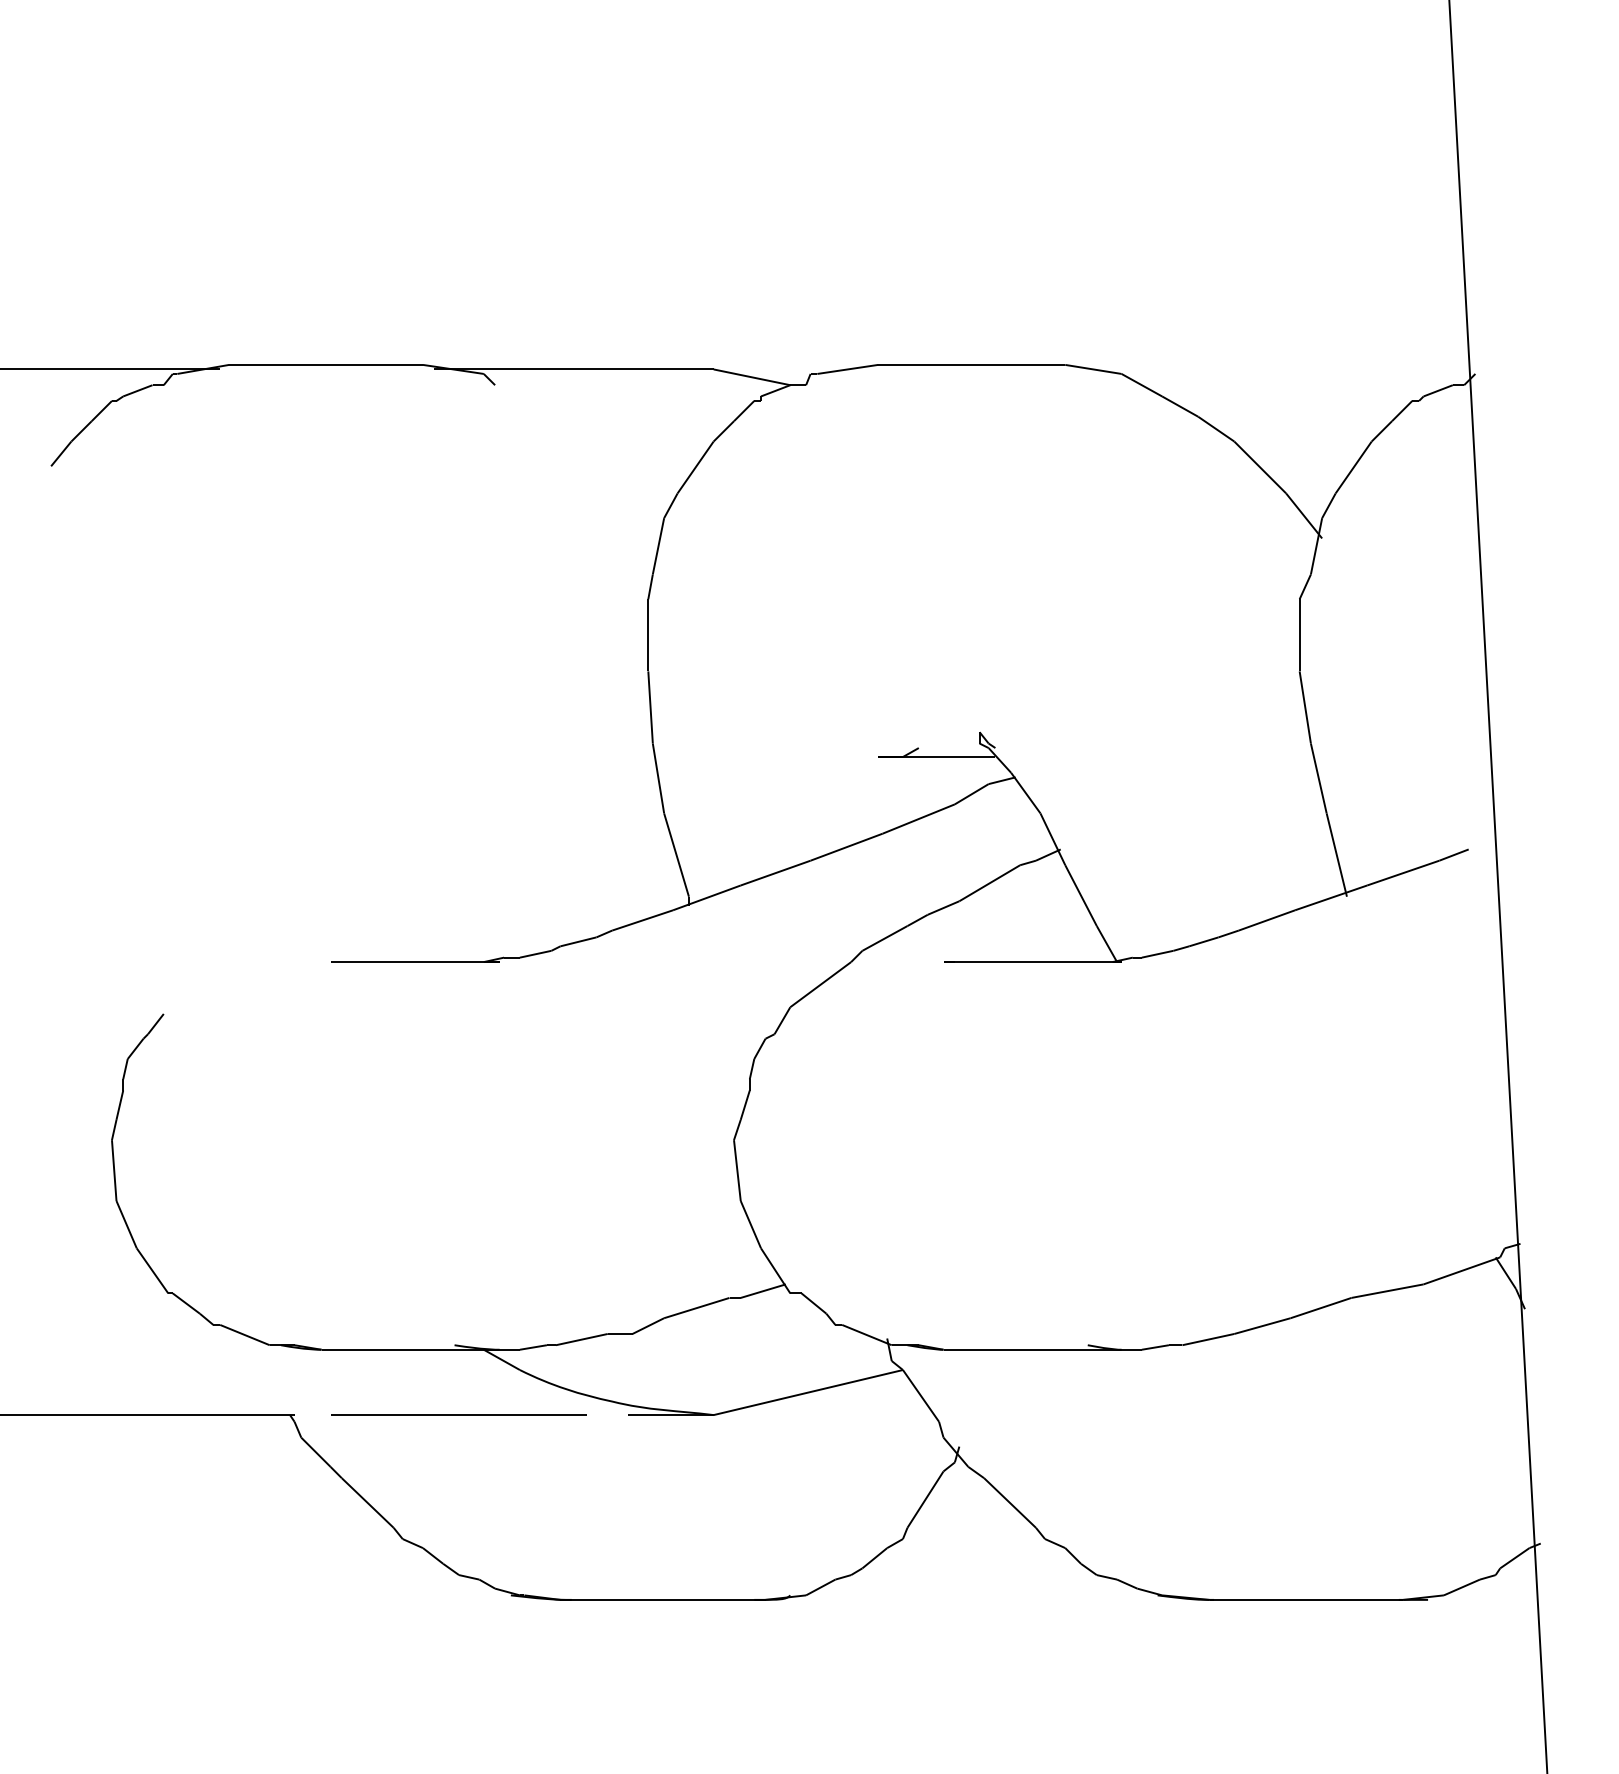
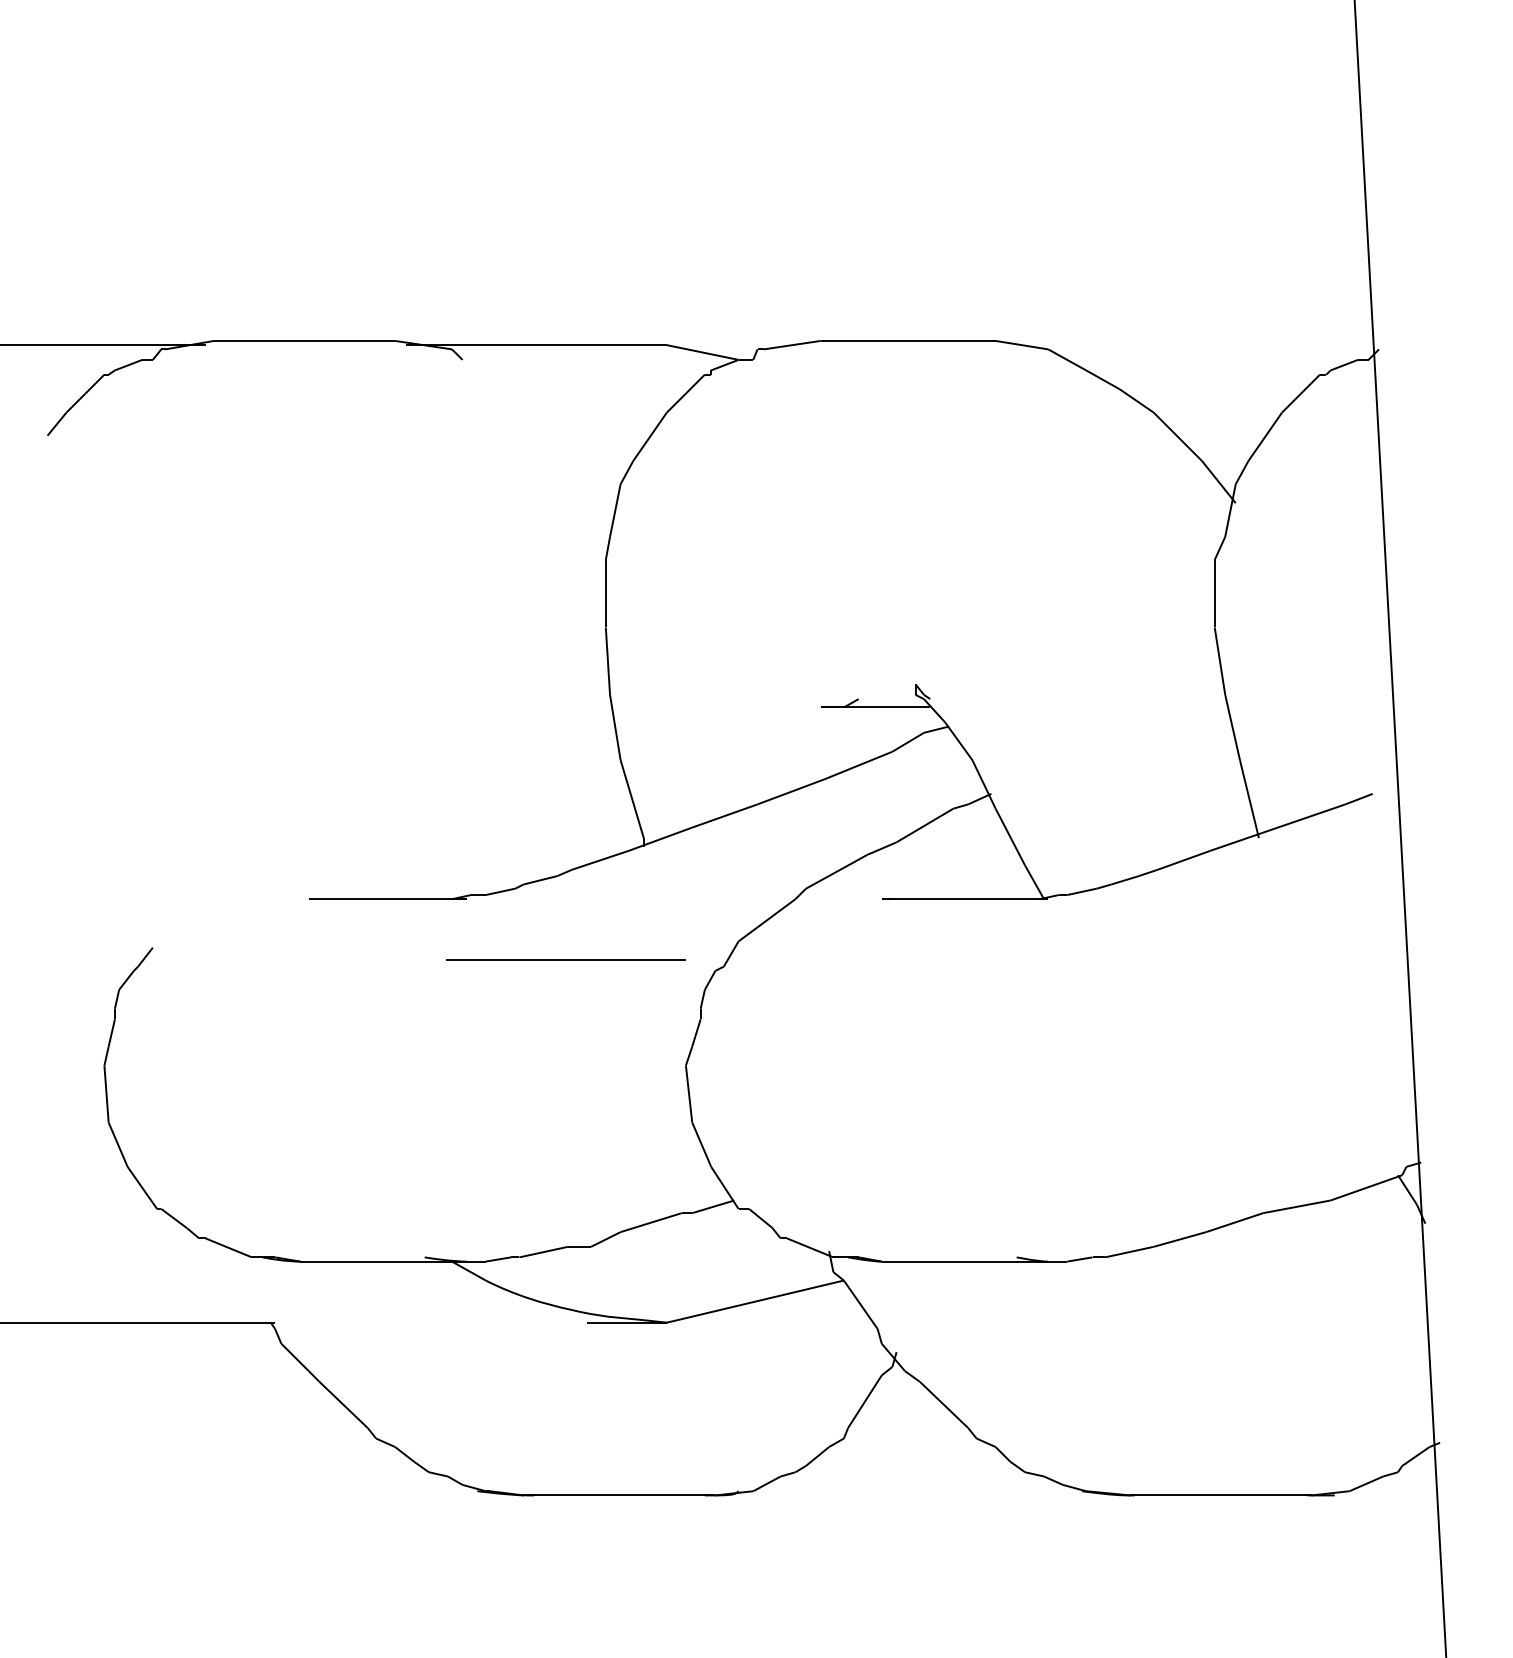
line: (458, 1414) -> (565, 959), moved

